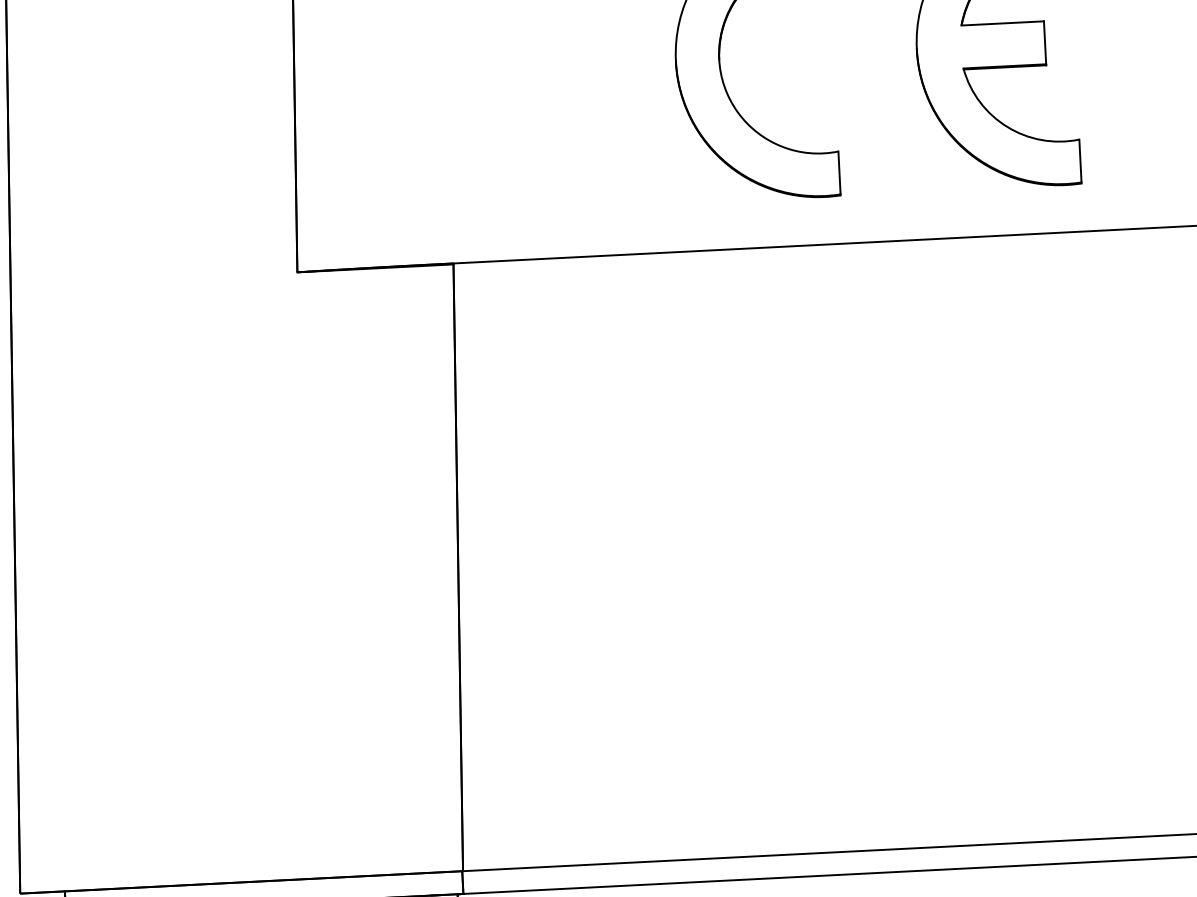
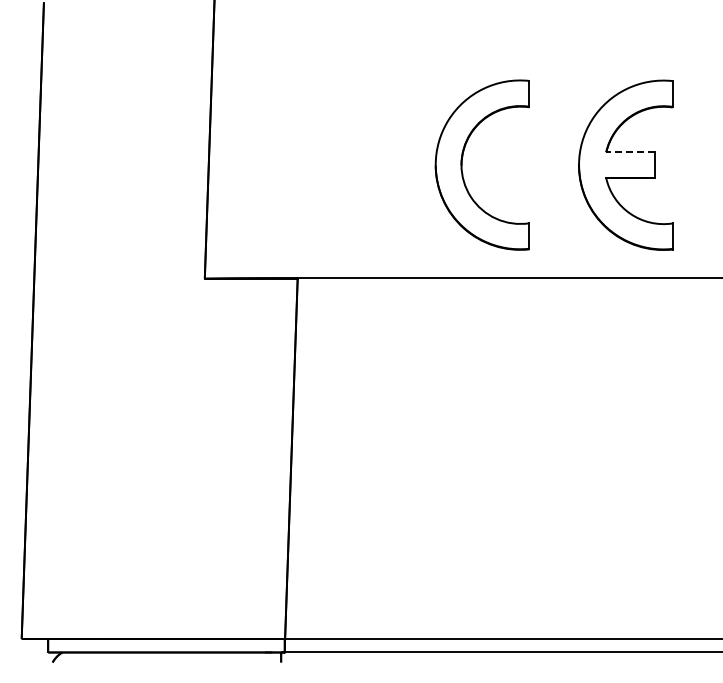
line: (1002, 23) -> (630, 152), solid -> dashed

